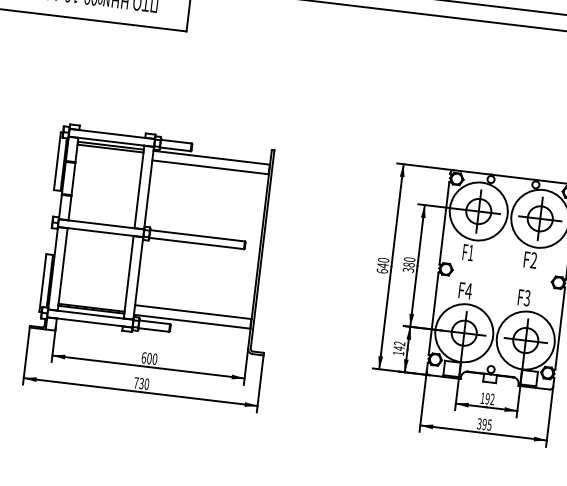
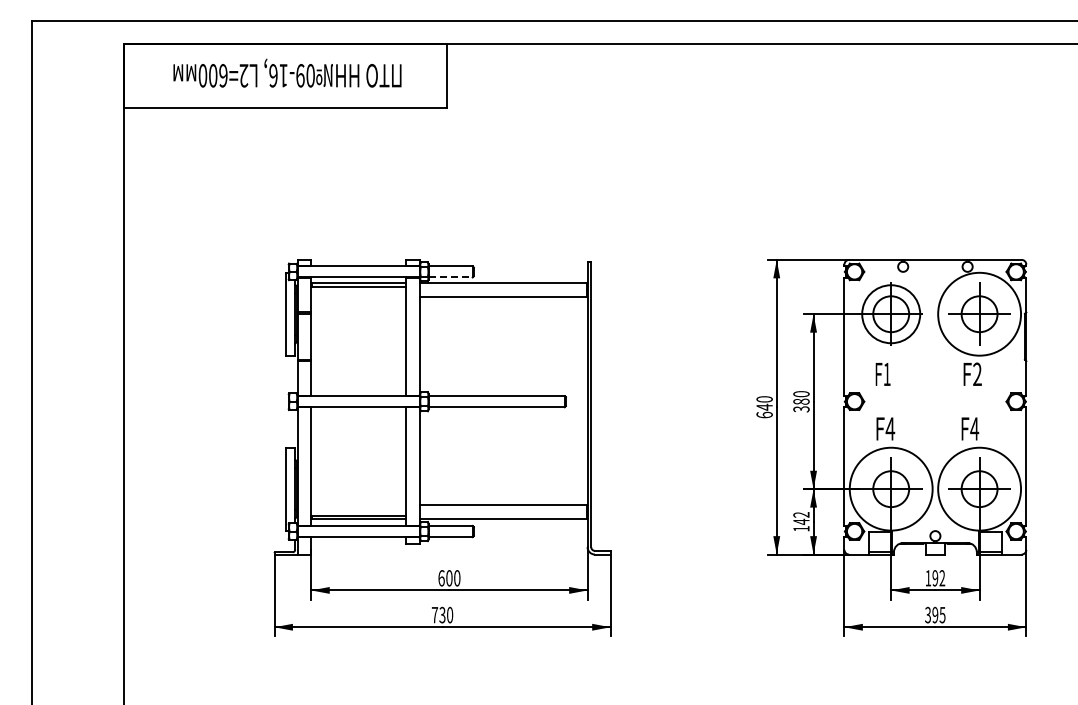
line: (175, 149) -> (450, 277), solid -> dashed
circle: (478, 210) -> (890, 313), size x0.7
text: (527, 297) -> (974, 428), F3 -> F4

